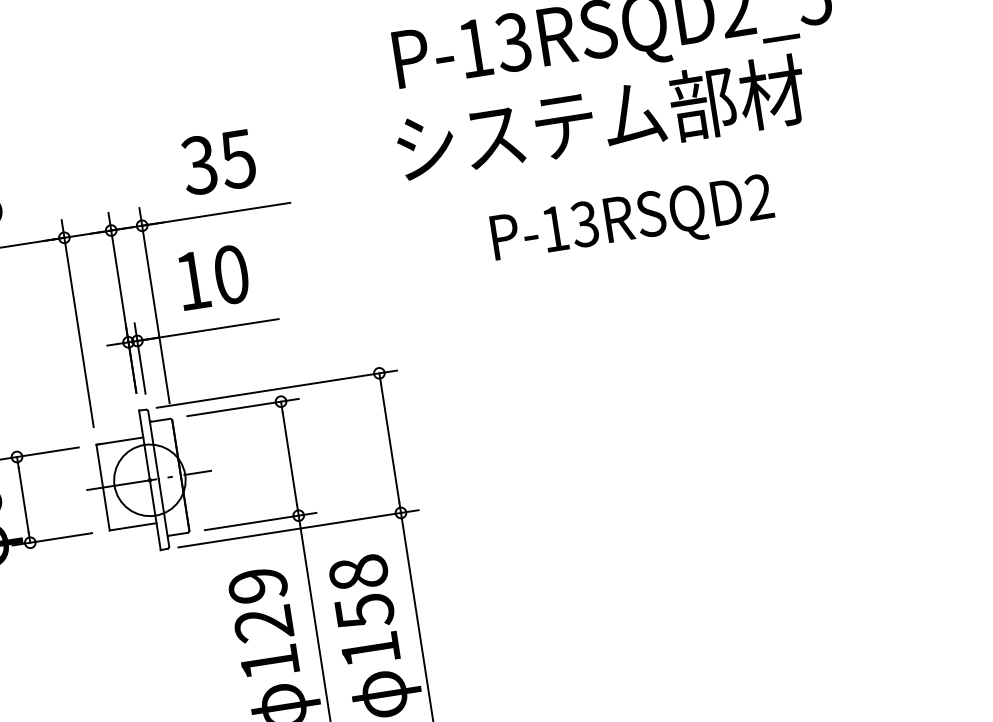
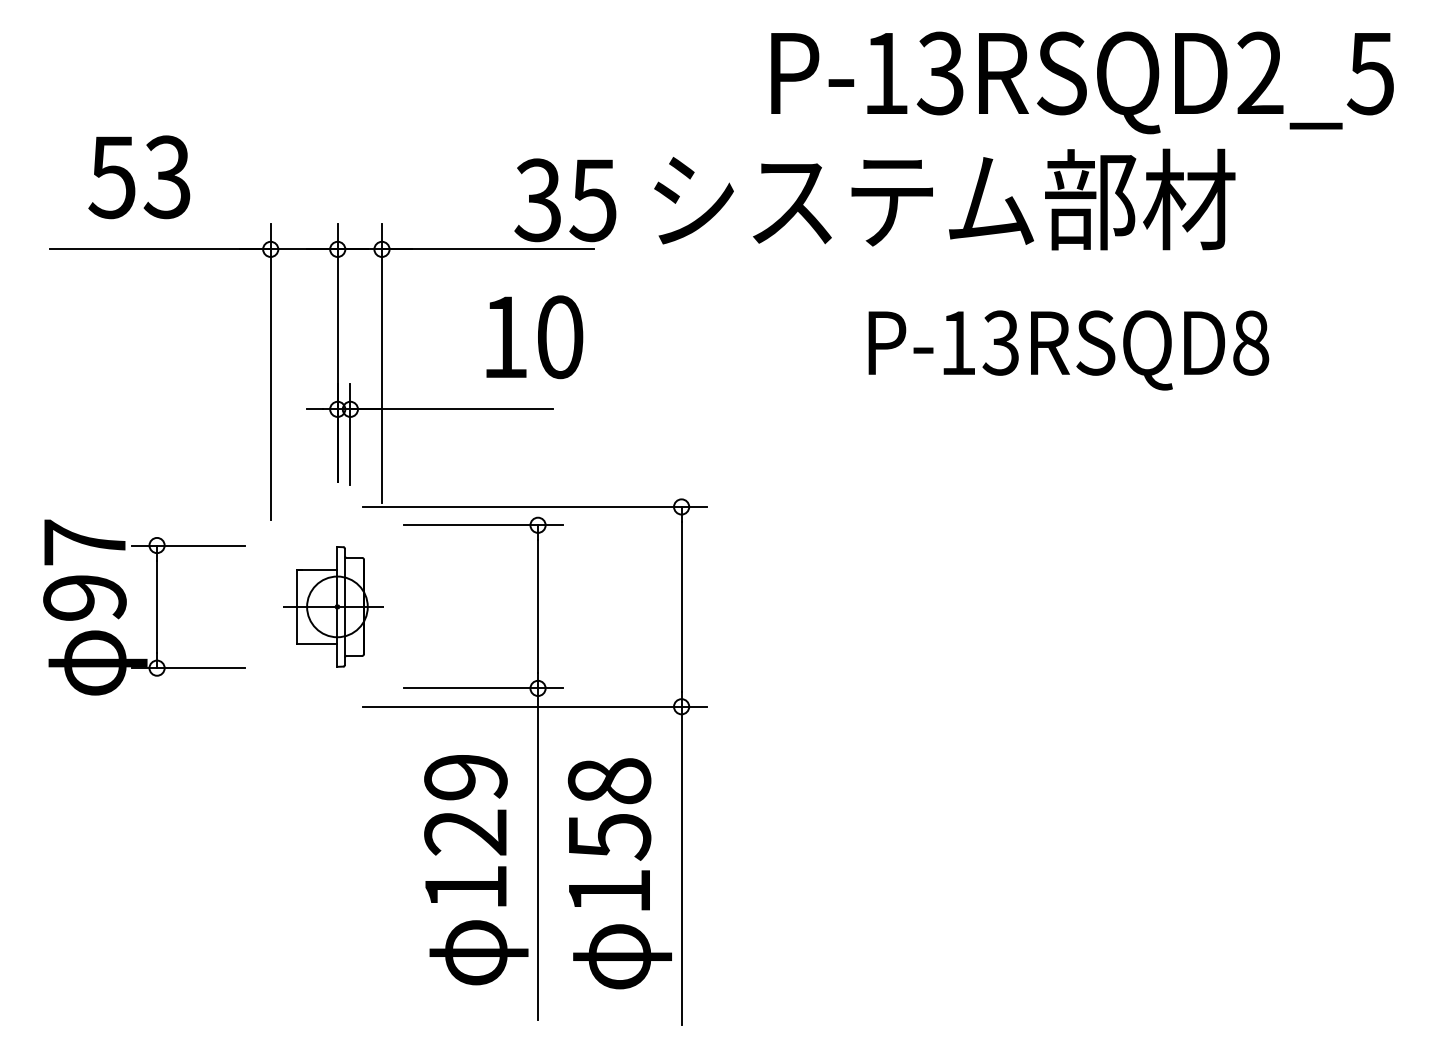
text: (601, 119) -> (944, 199), moved
text: (218, 162) -> (565, 200), moved
text: (759, 196) -> (1251, 342), P-13RSQD2 -> P-13RSQD8
text: (213, 277) -> (534, 337), moved
part: (149, 480) -> (336, 606), size x0.6

